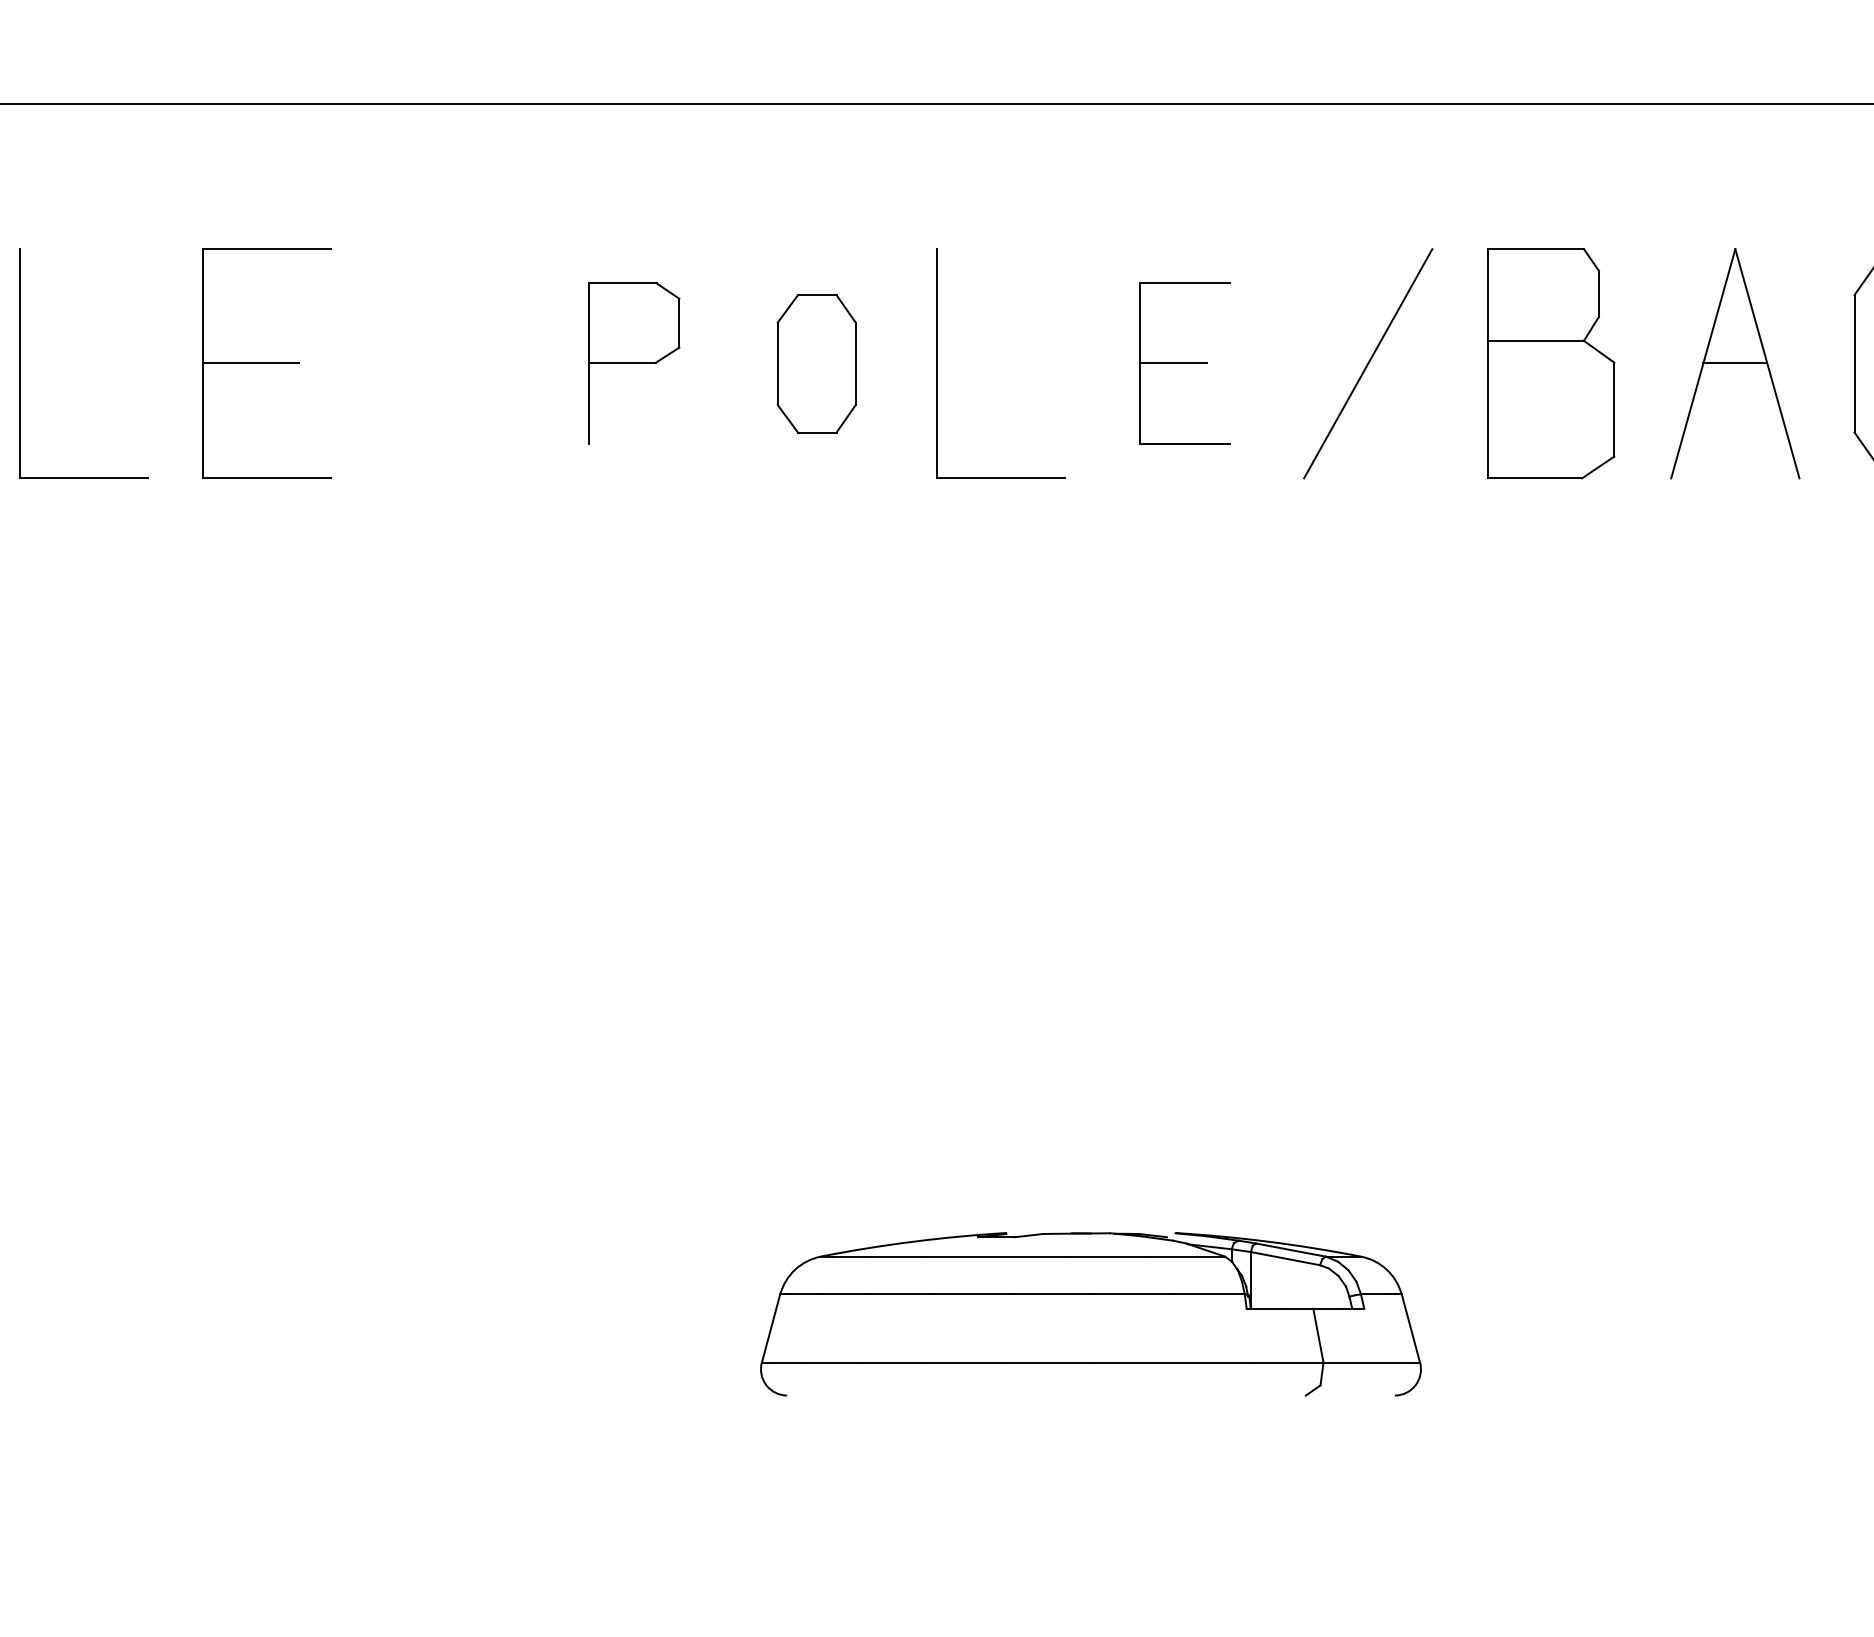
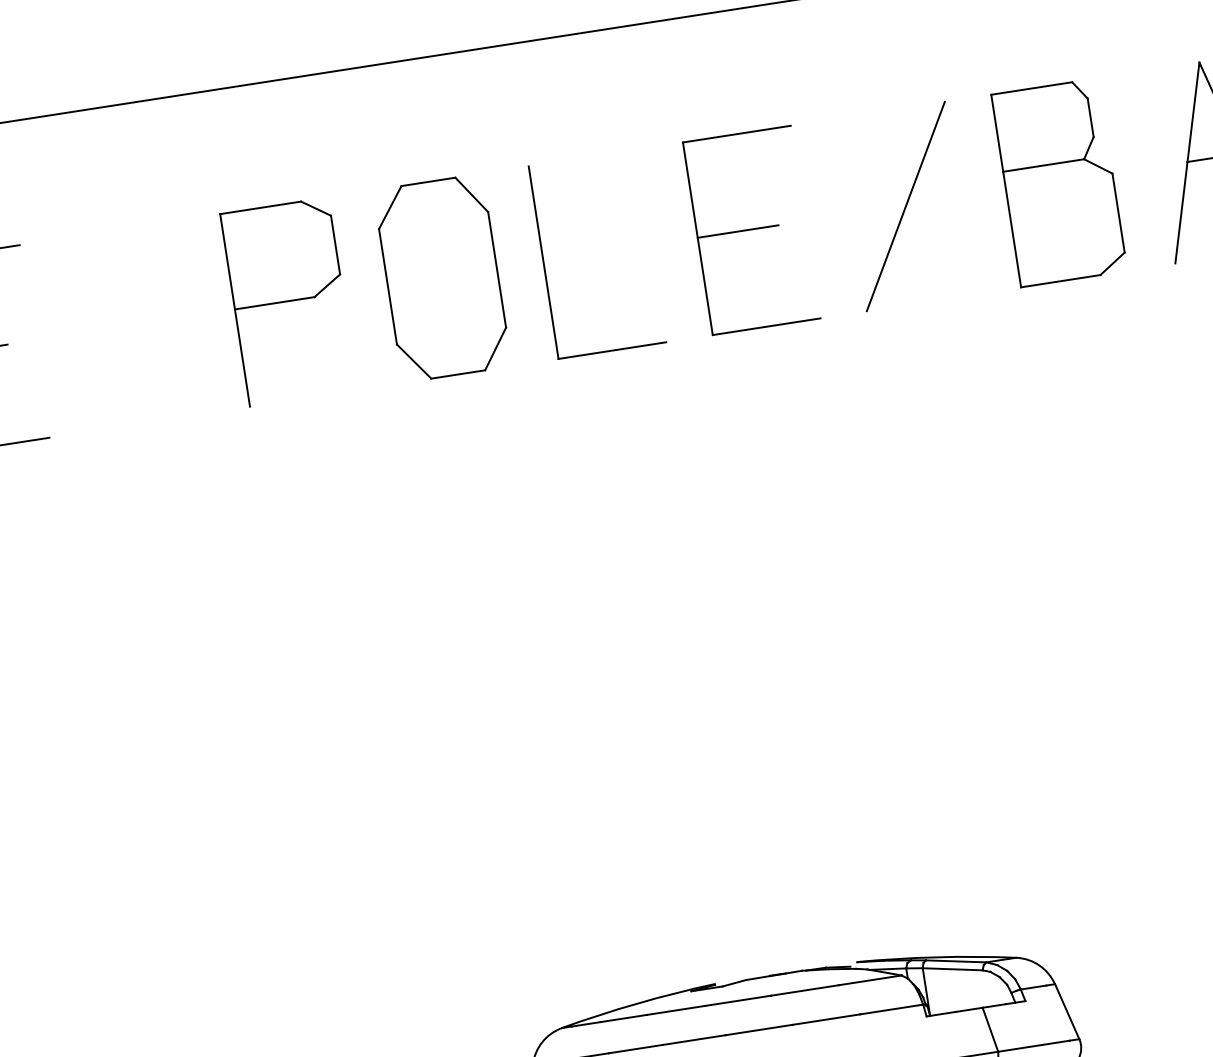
part: (634, 363) -> (289, 301), size x1.43
part: (816, 363) -> (442, 278), size x1.67
part: (1184, 363) -> (751, 230), size x1.43

